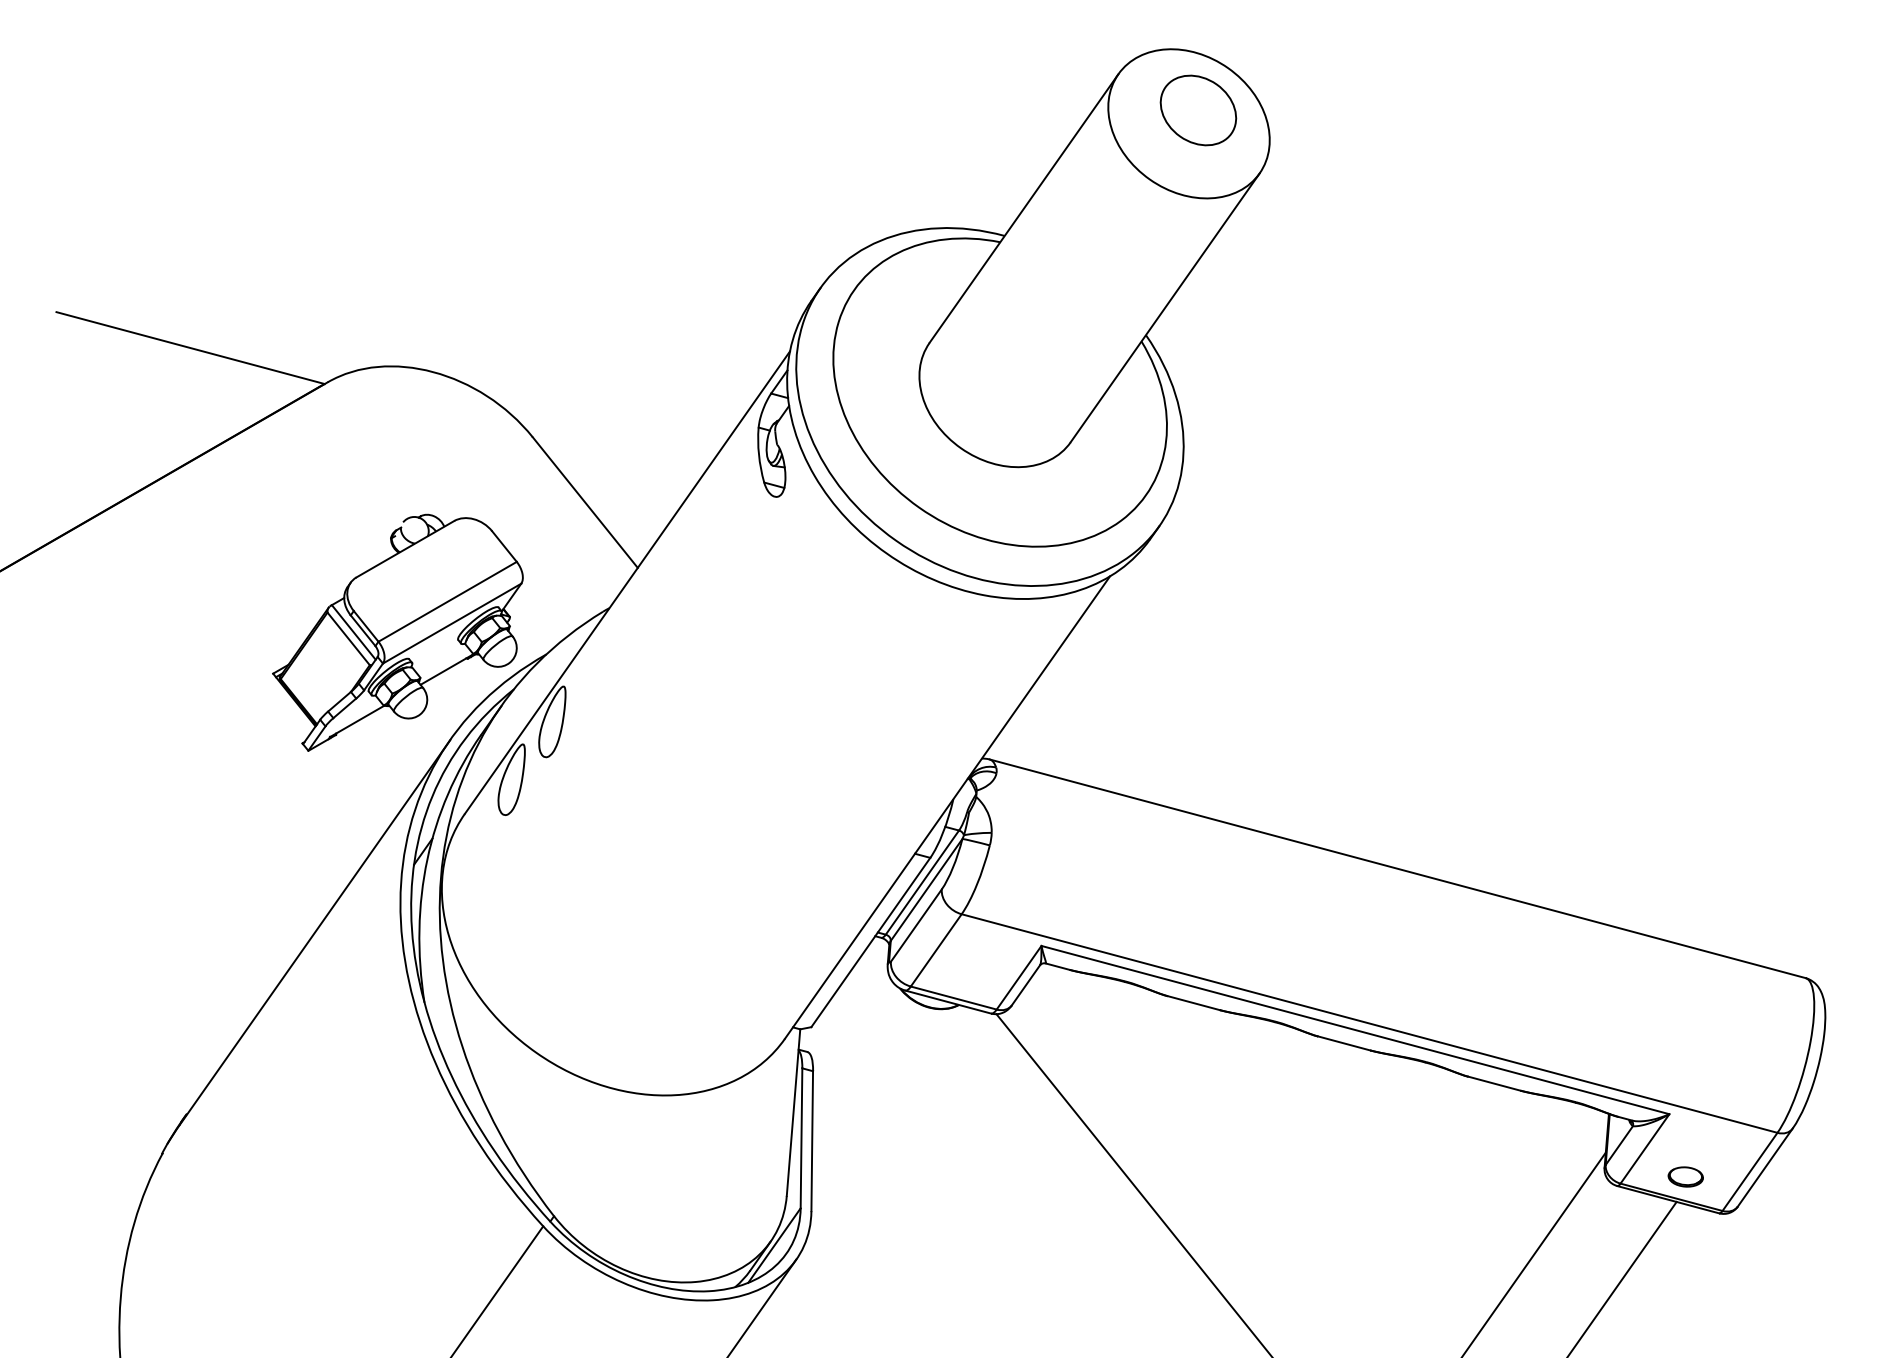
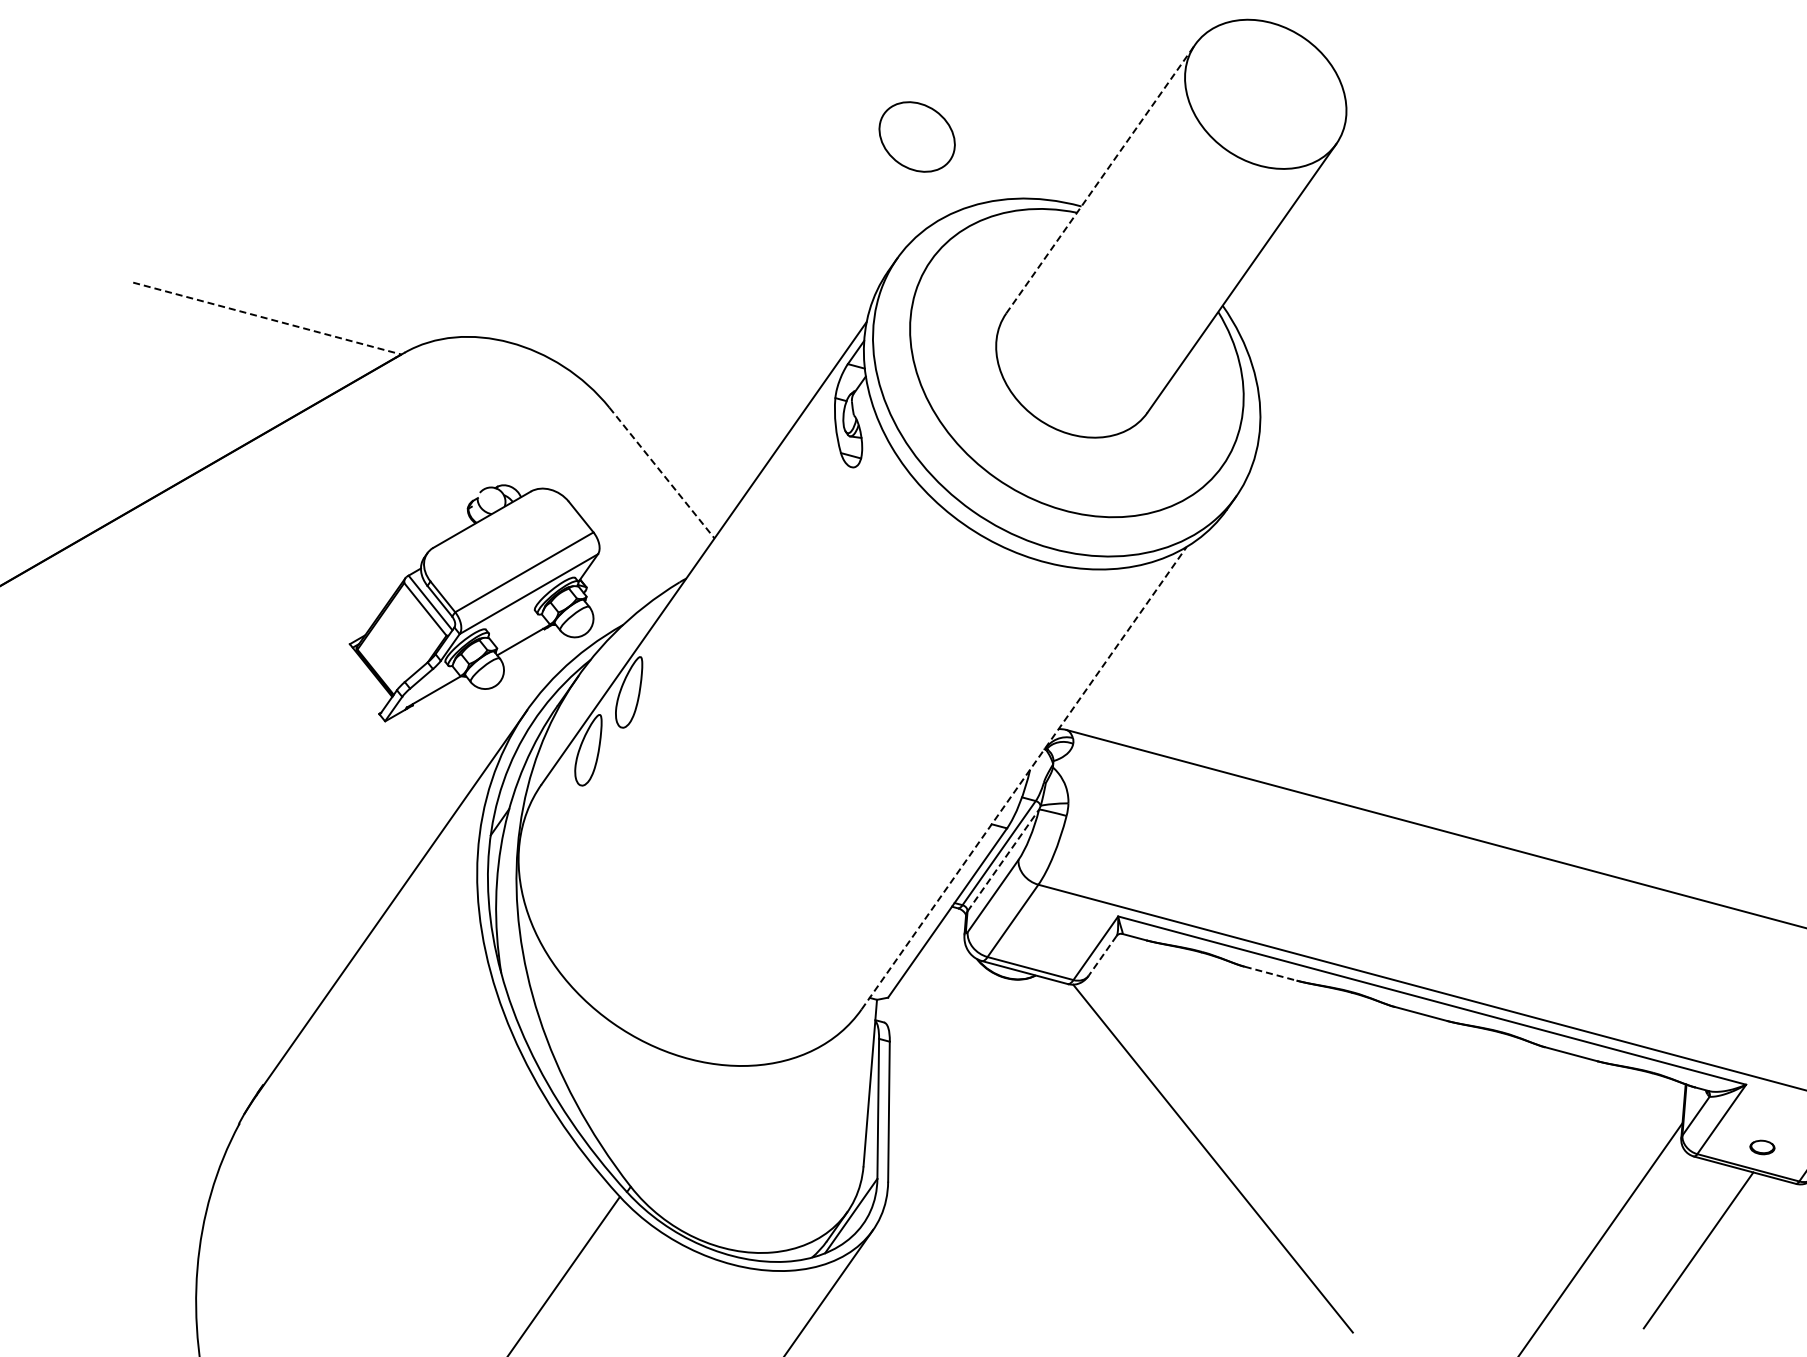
part: (1198, 110) -> (917, 137), moved
line: (1024, 208) -> (1101, 179), solid -> dashed
line: (190, 348) -> (267, 319), solid -> dashed
line: (585, 502) -> (662, 473), solid -> dashed
line: (947, 807) -> (1024, 778), solid -> dashed
line: (926, 889) -> (1003, 860), solid -> dashed
line: (1025, 985) -> (1102, 956), solid -> dashed
line: (1193, 1003) -> (1270, 974), solid -> dashed
part: (1685, 1176) -> (1762, 1147), size x0.7

